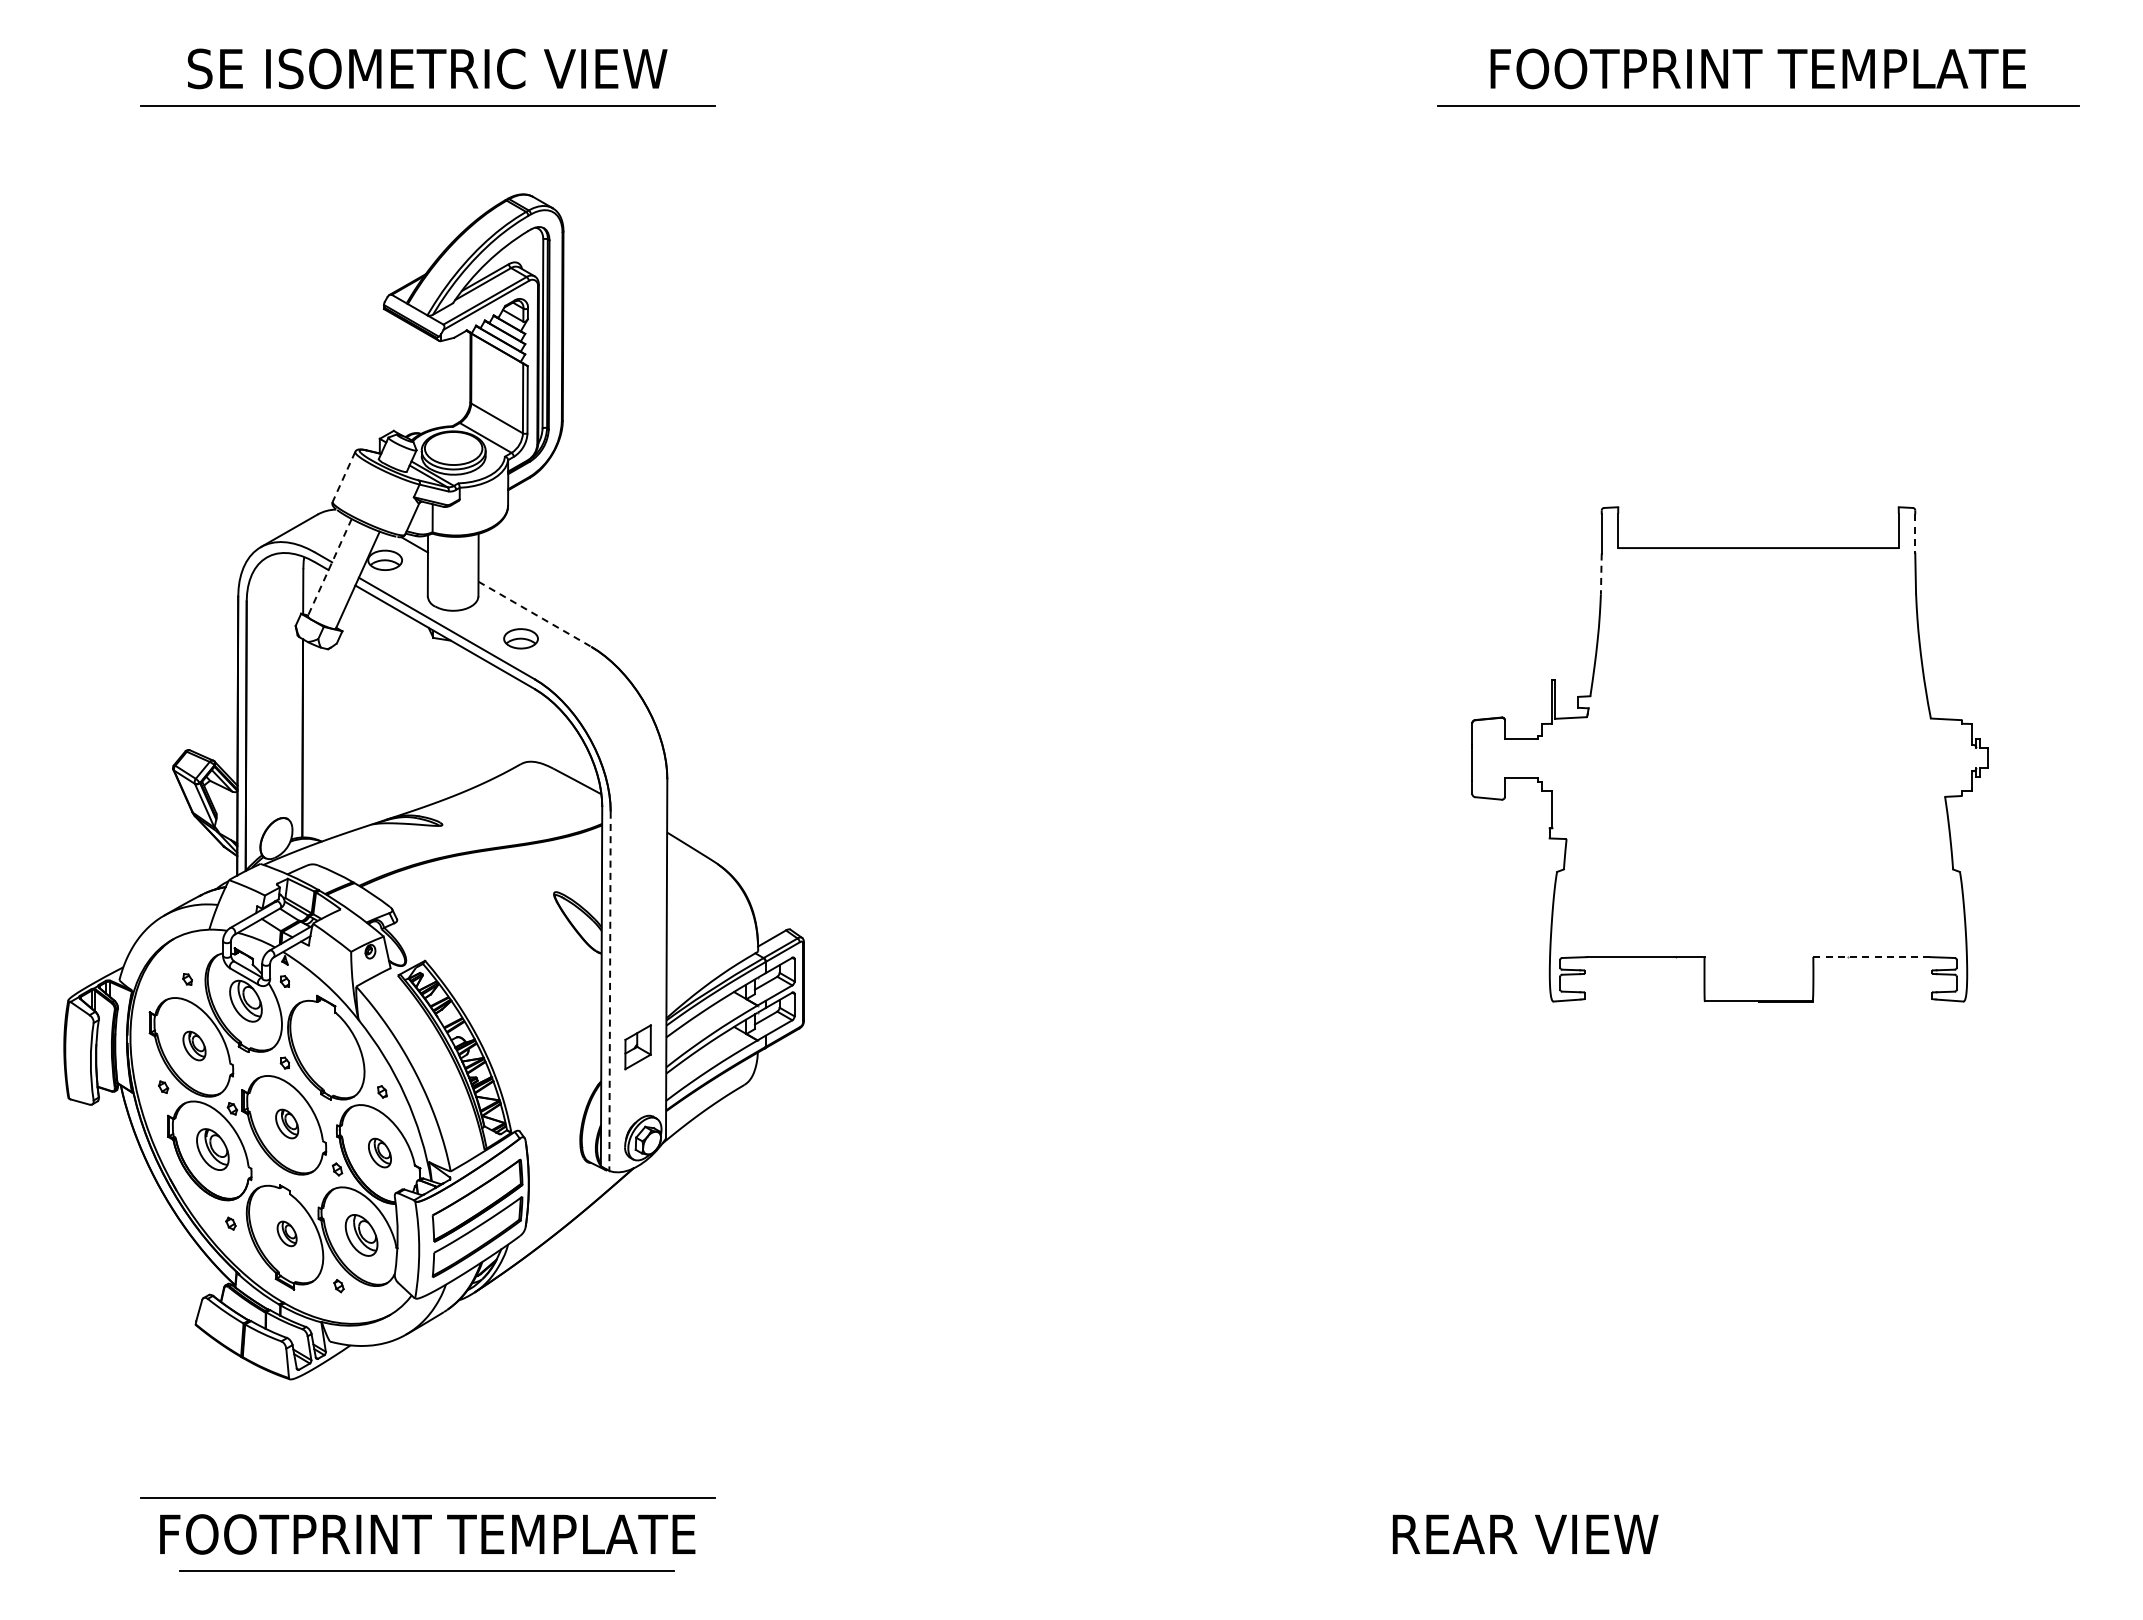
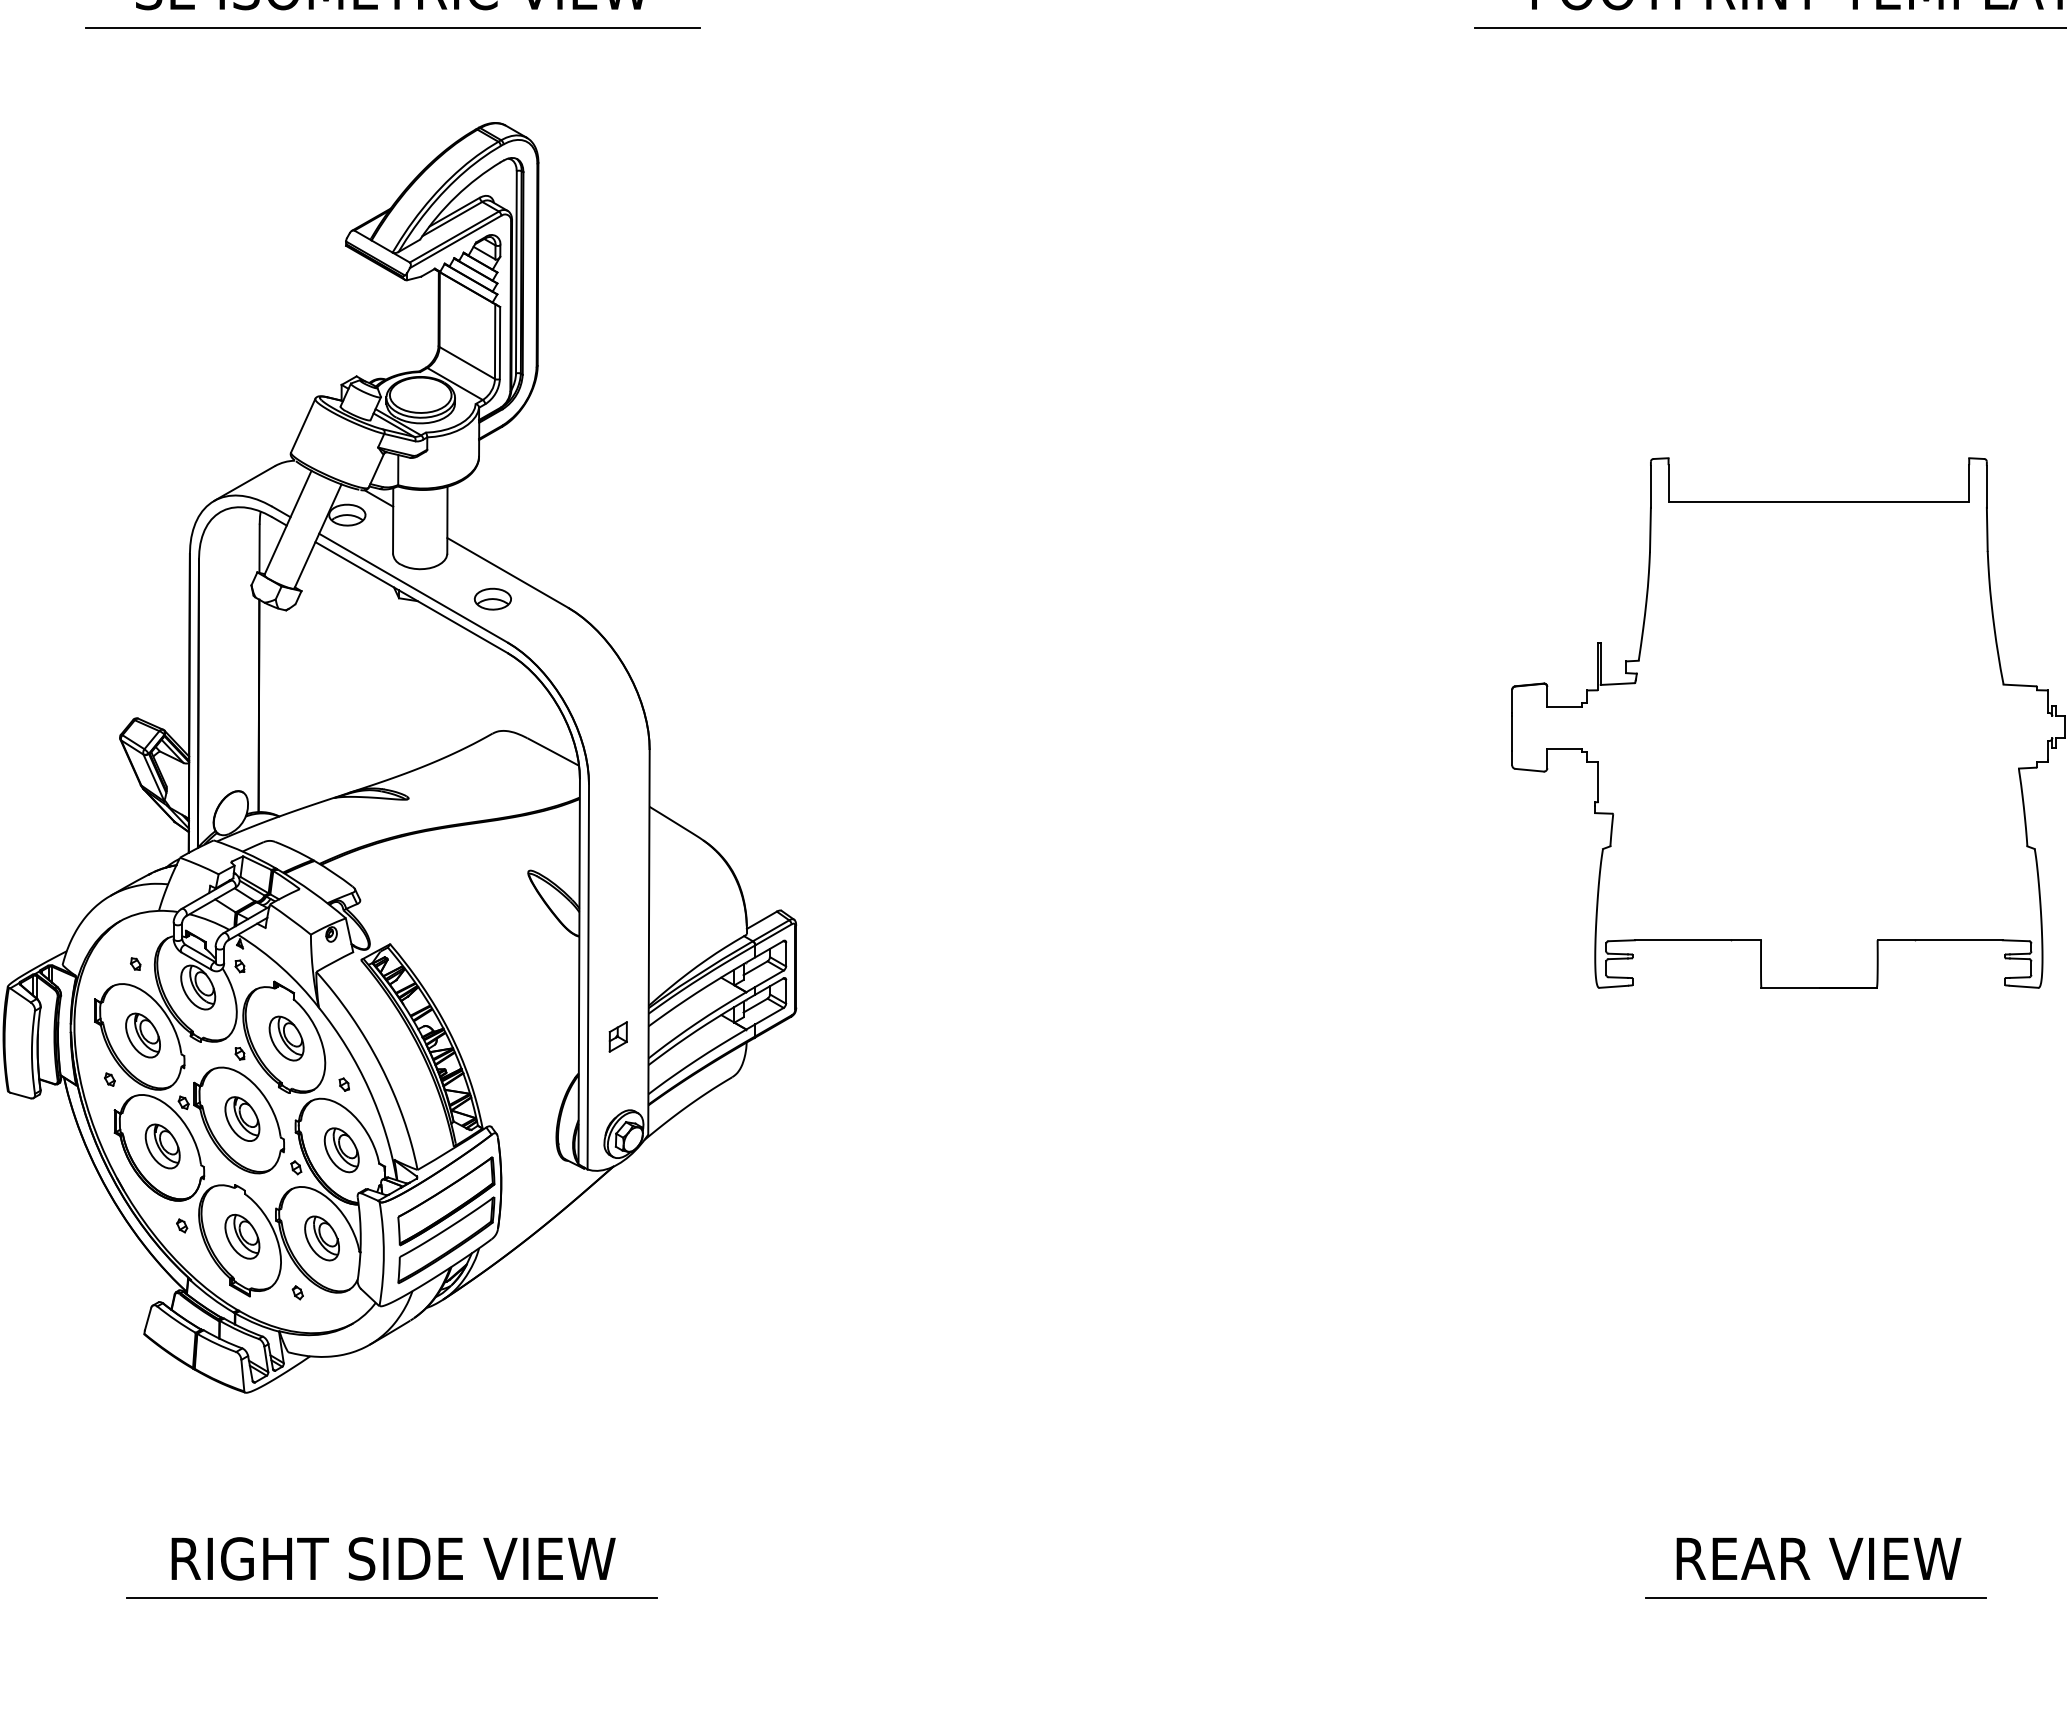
line: (343, 477) -> (302, 426), dashed -> solid
line: (1915, 534) -> (1987, 487), dashed -> solid
line: (329, 568) -> (287, 523), dashed -> solid
line: (1601, 574) -> (1650, 530), dashed -> solid
line: (535, 614) -> (508, 573), dashed -> solid
line: (1872, 957) -> (1941, 940), dashed -> solid
line: (610, 991) -> (588, 977), dashed -> solid
part: (194, 1045) -> (143, 1034), size x1.43
part: (637, 1047) -> (617, 1037), size x0.62
part: (328, 1048) -> (286, 1038), added
part: (286, 1123) -> (241, 1118), size x1.43
part: (379, 1152) -> (341, 1149), size x1.43
part: (286, 1233) -> (241, 1236), size x1.67
line: (427, 1497) -> (392, 1519), removed
text: (1525, 1533) -> (1818, 1557), moved
text: (427, 1534) -> (392, 1558), FOOTPRINT TEMPLATE -> RIGHT SIDE VIEW
line: (1755, 1571) -> (1815, 1598), added

